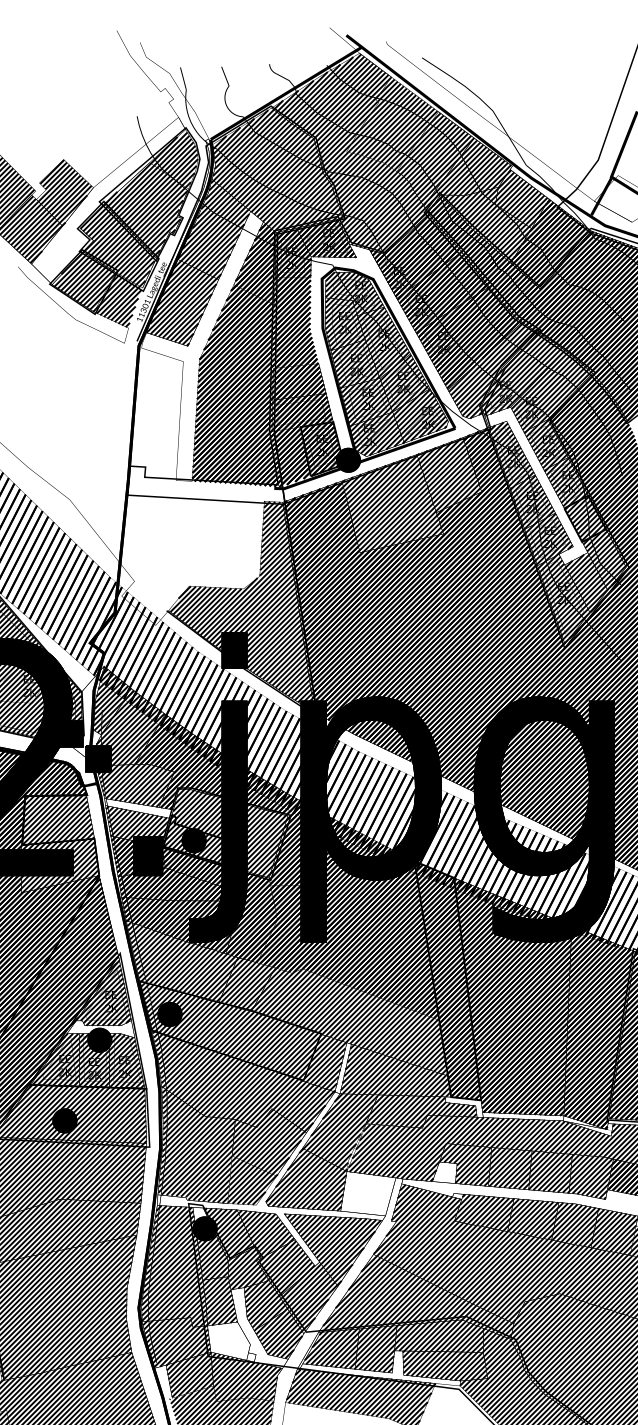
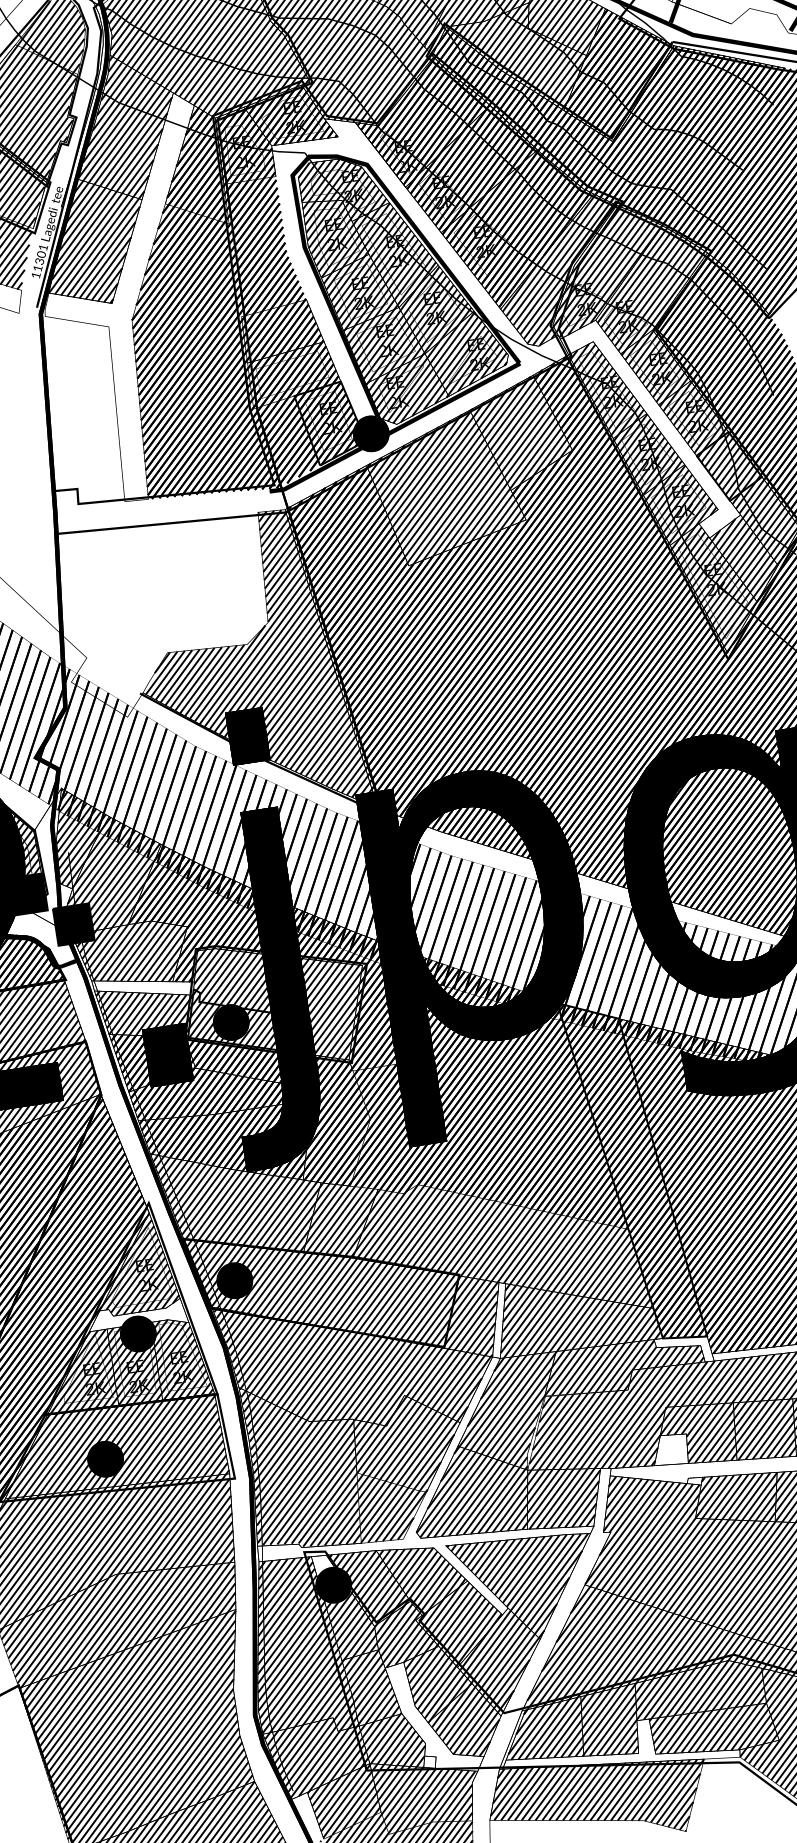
hatch: (368, 1193) -> (563, 1497), added
hatch: (229, 1341) -> (394, 1743), added

